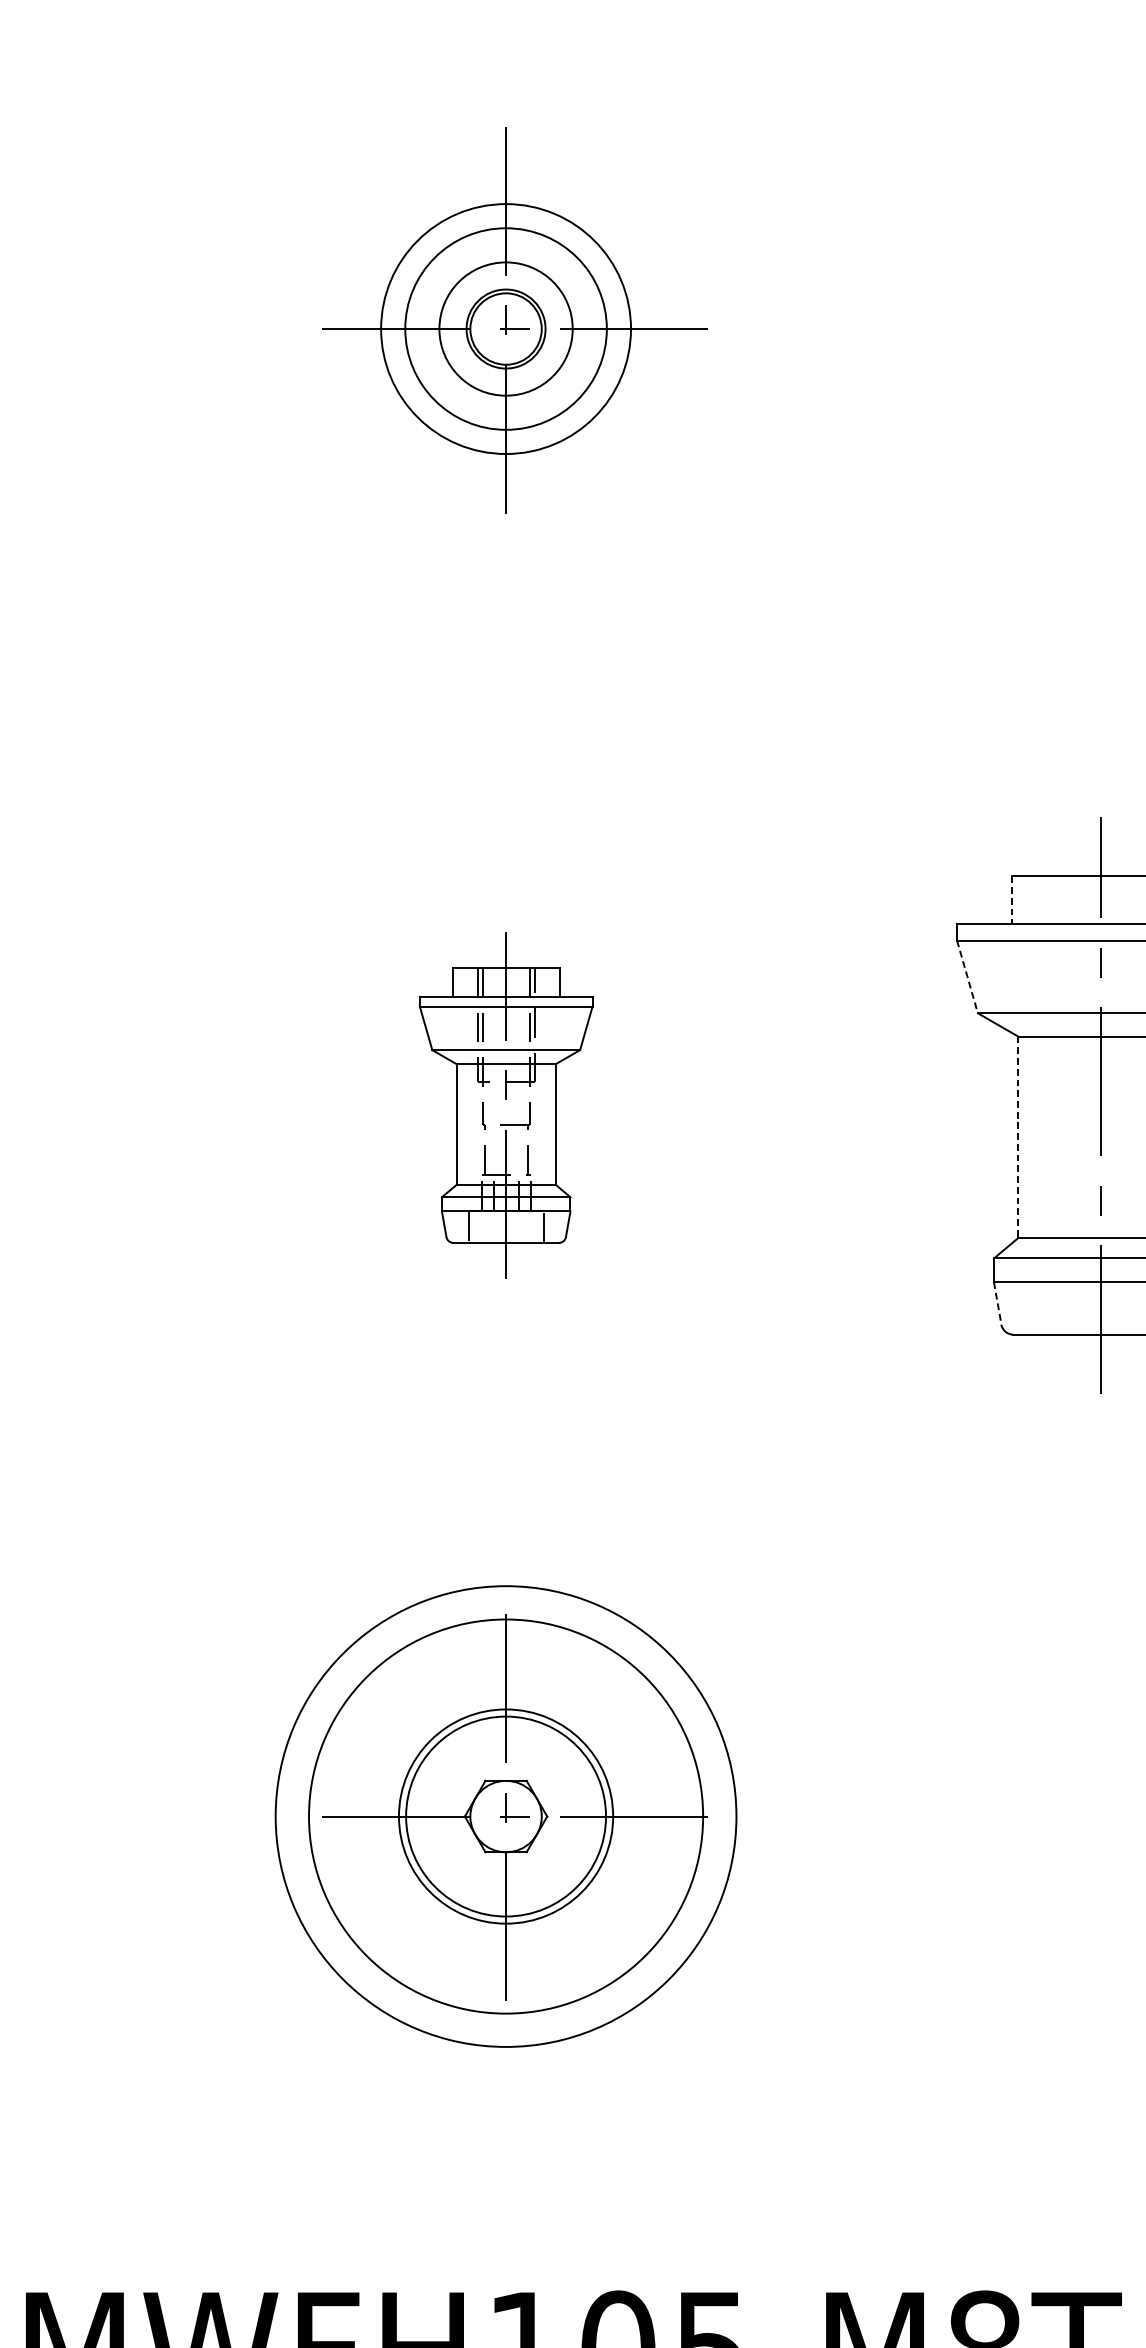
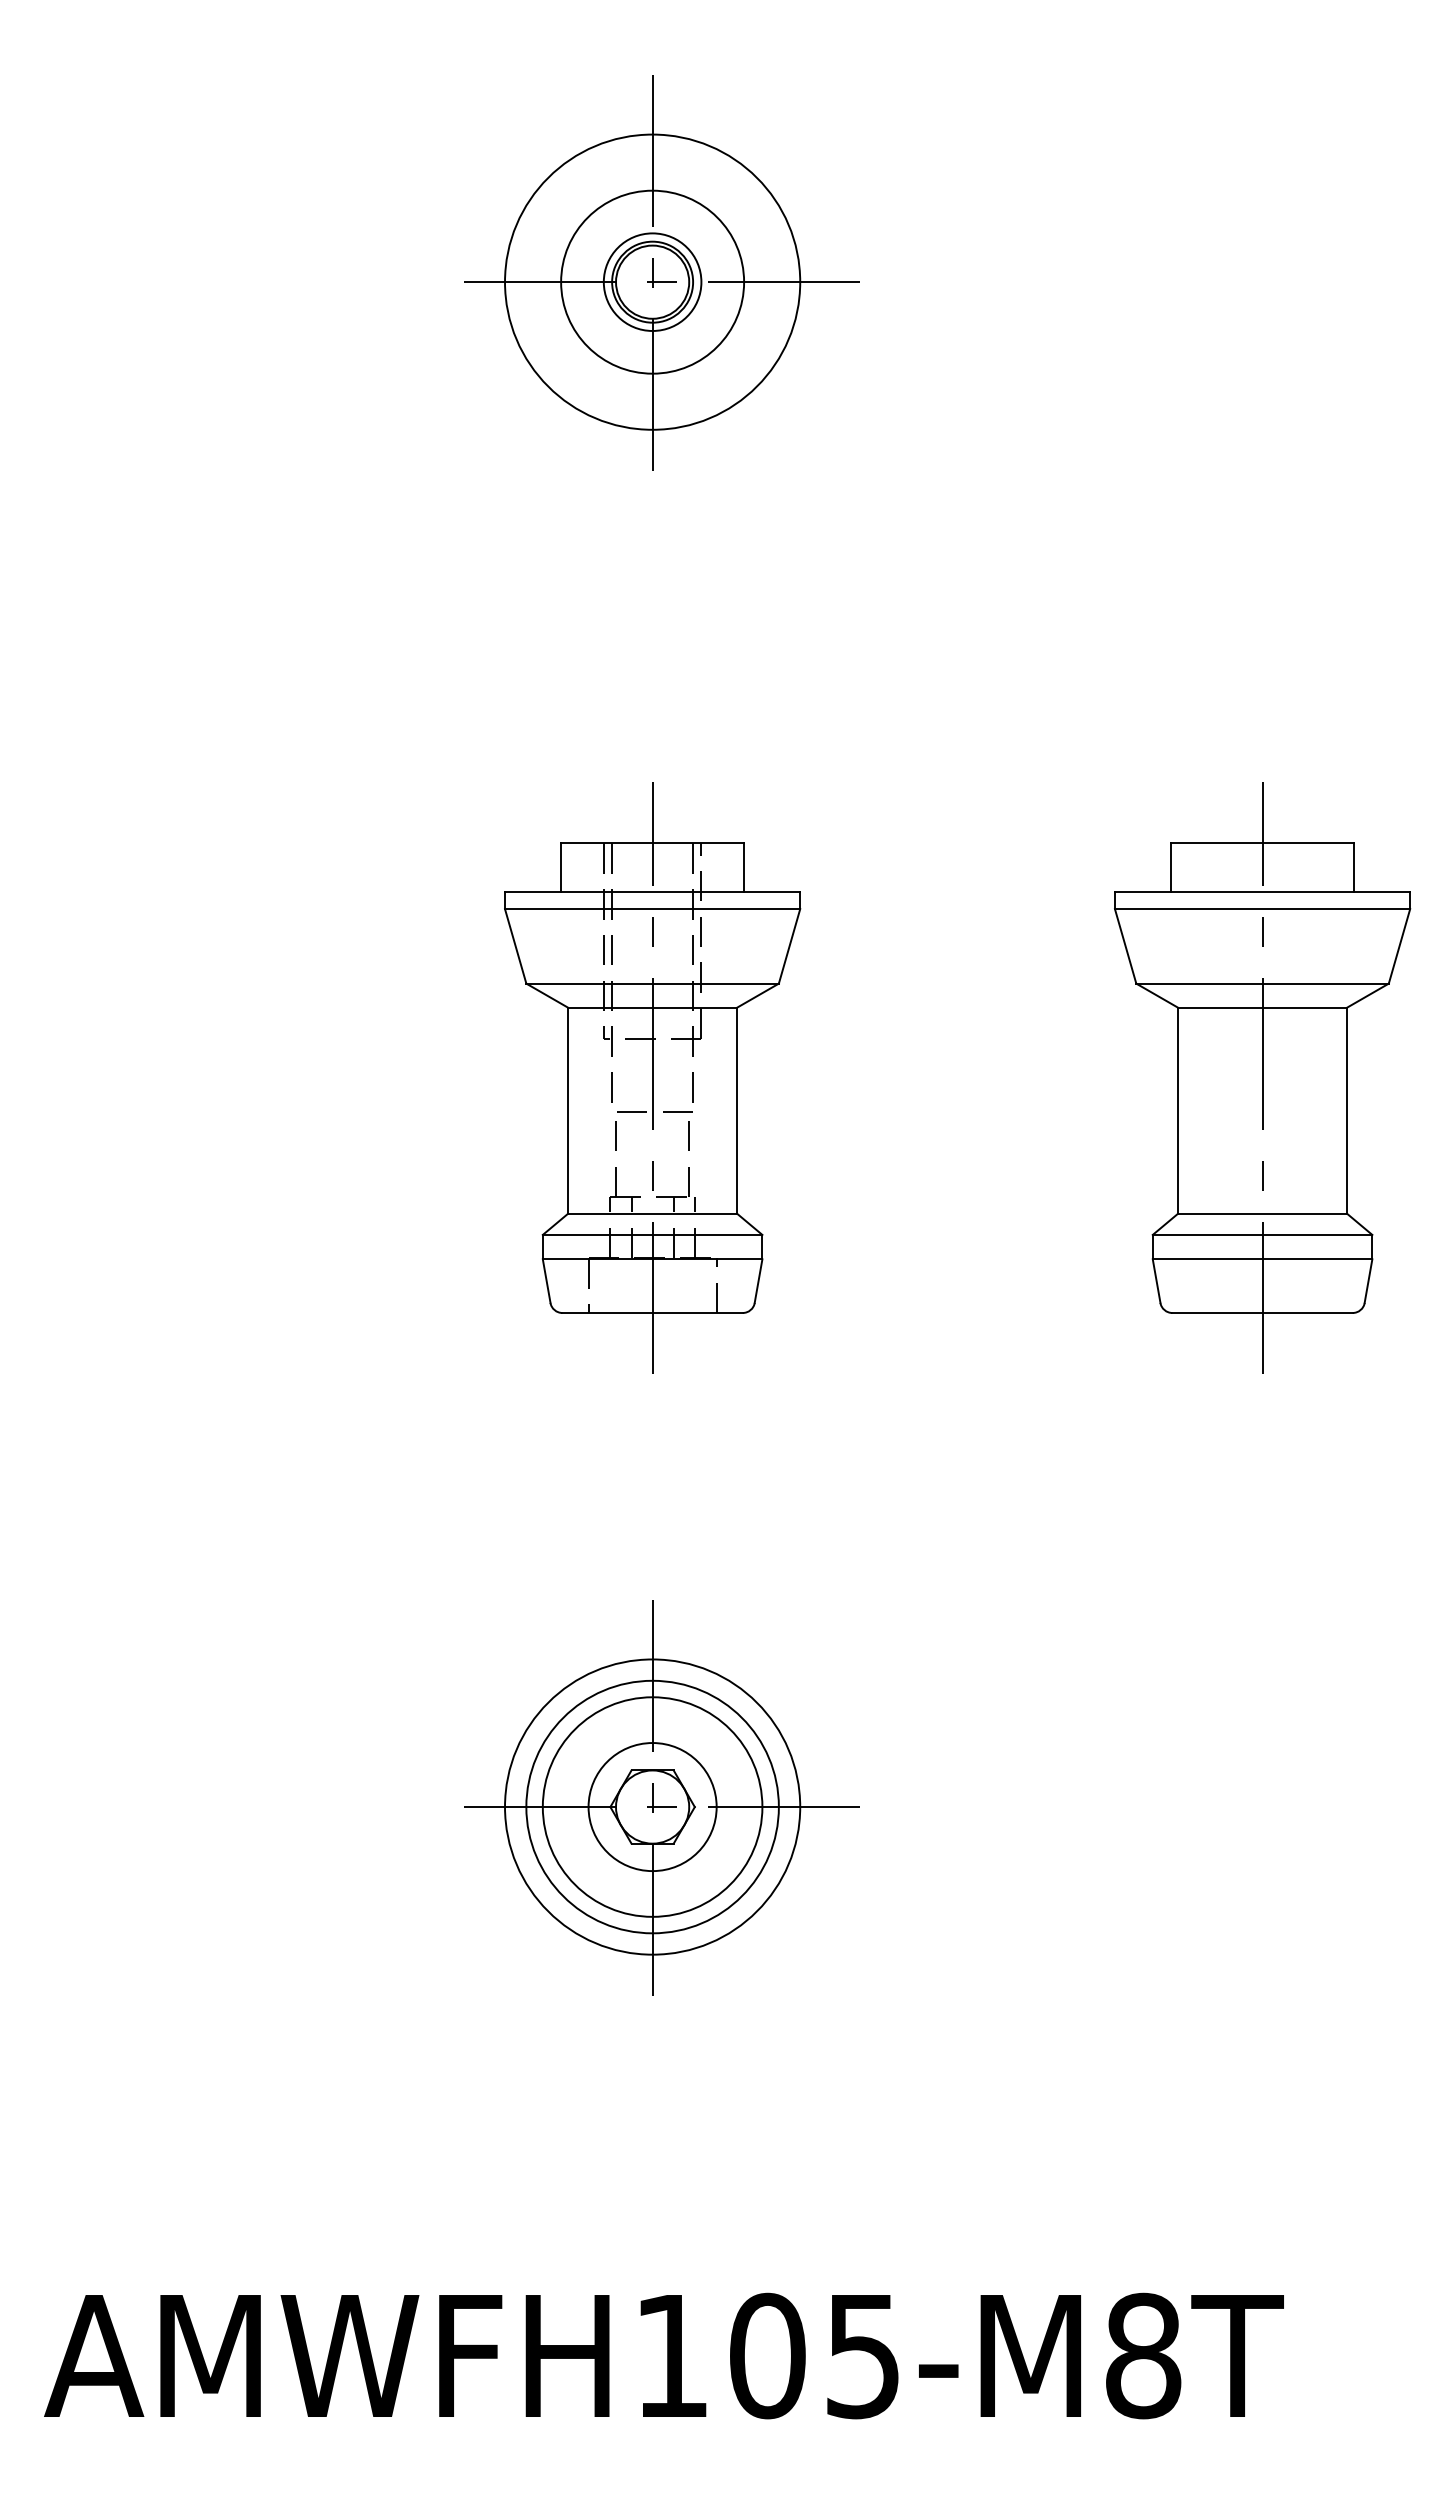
circle: (505, 328) -> (652, 281), size x0.71
circle: (505, 328) -> (652, 281), size x0.71
circle: (505, 328) -> (652, 281), size x1.43
line: (1012, 900) -> (1171, 868), dashed -> solid
line: (967, 977) -> (1125, 946), dashed -> solid
part: (505, 1104) -> (652, 1077), size x1.67
line: (1018, 1138) -> (1177, 1111), dashed -> solid
line: (997, 1303) -> (1156, 1281), dashed -> solid
circle: (505, 1816) -> (652, 1806), size x0.62
circle: (505, 1816) -> (652, 1806), size x0.62
circle: (505, 1816) -> (652, 1807), size x0.62

